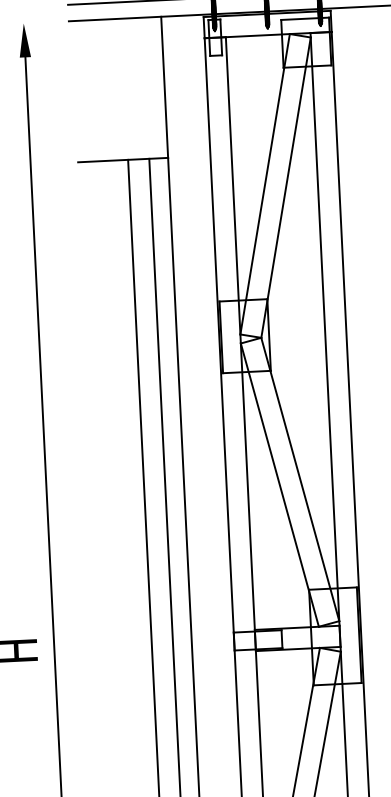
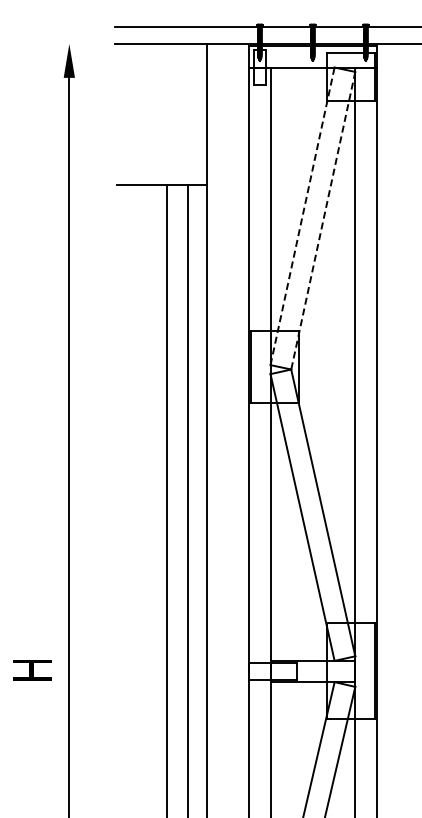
line: (265, 183) -> (302, 215), solid -> dashed
line: (286, 188) -> (323, 221), solid -> dashed

